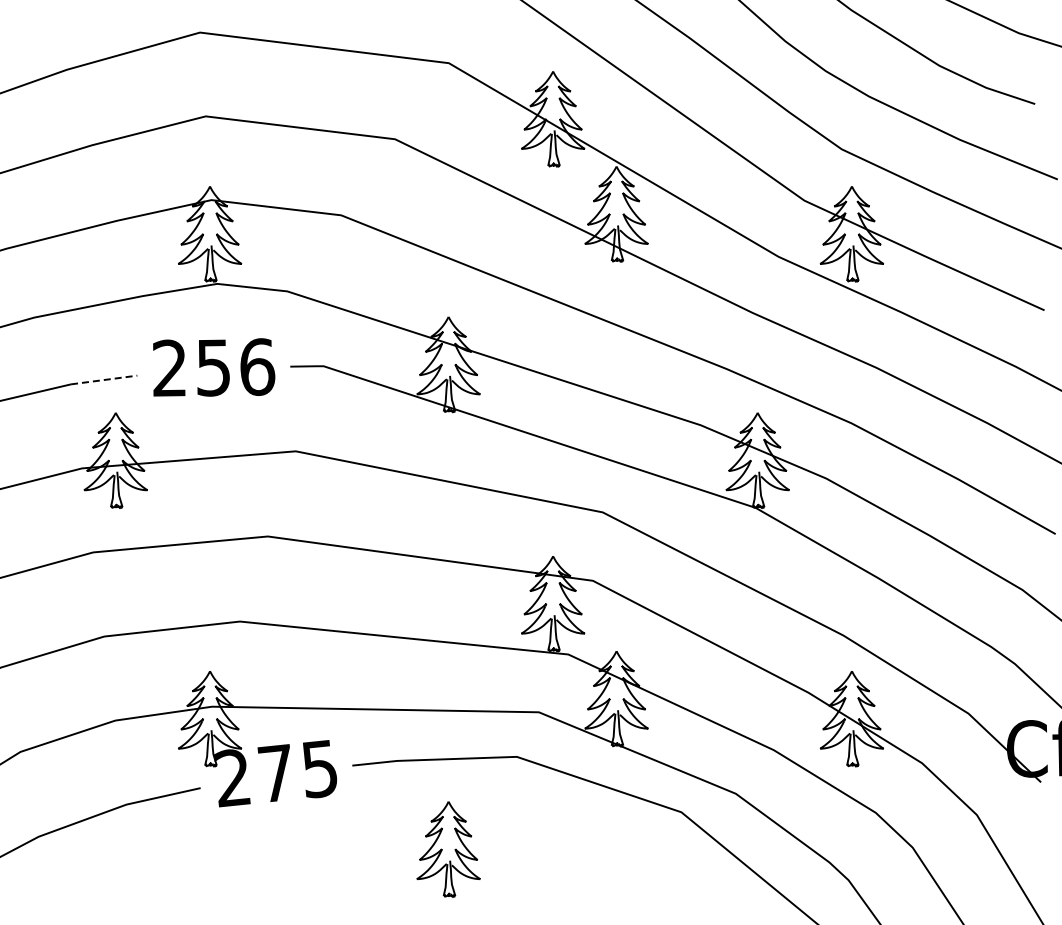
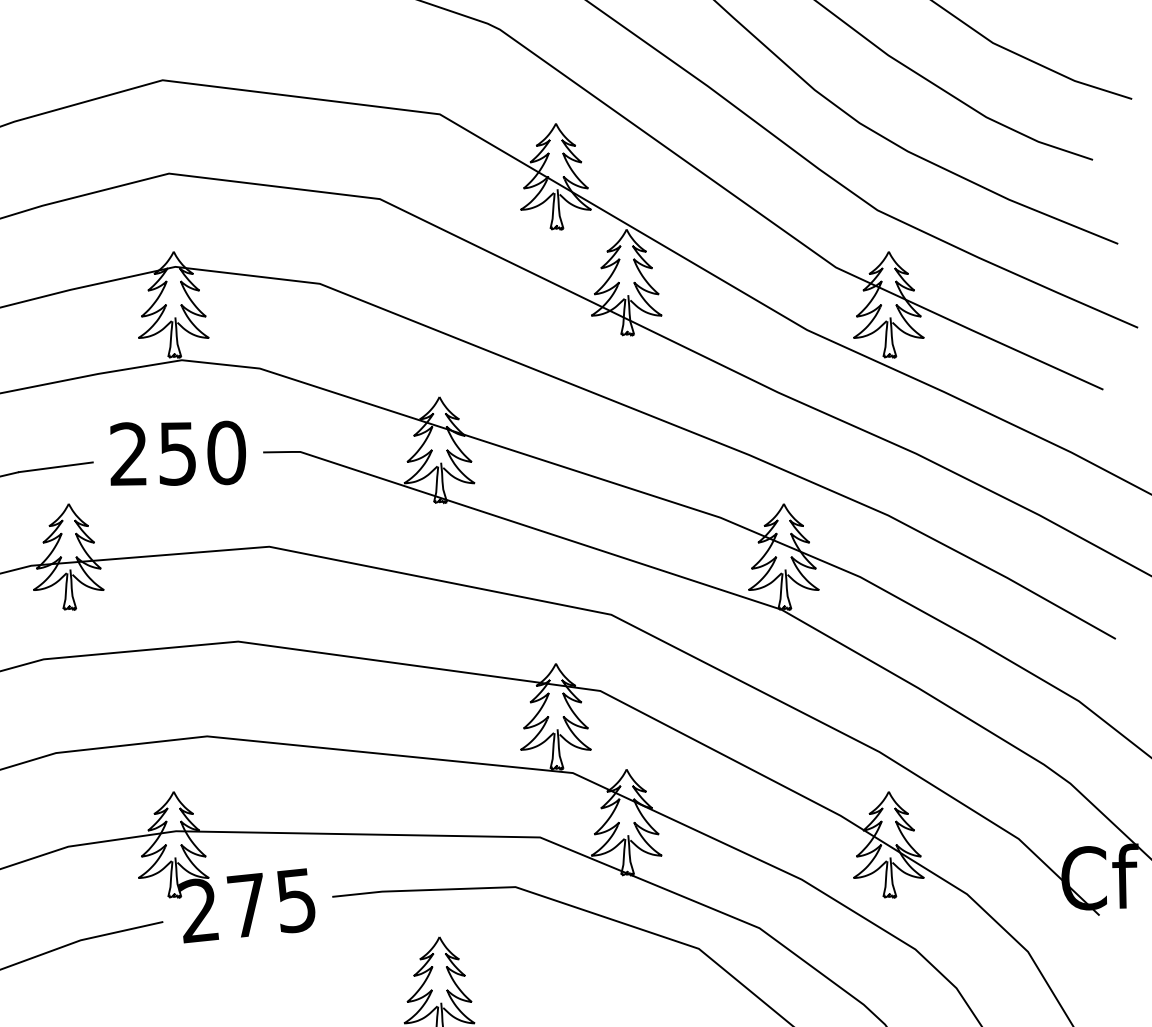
text: (257, 366) -> (226, 452), 256 -> 250
line: (104, 379) -> (56, 466), dashed -> solid

